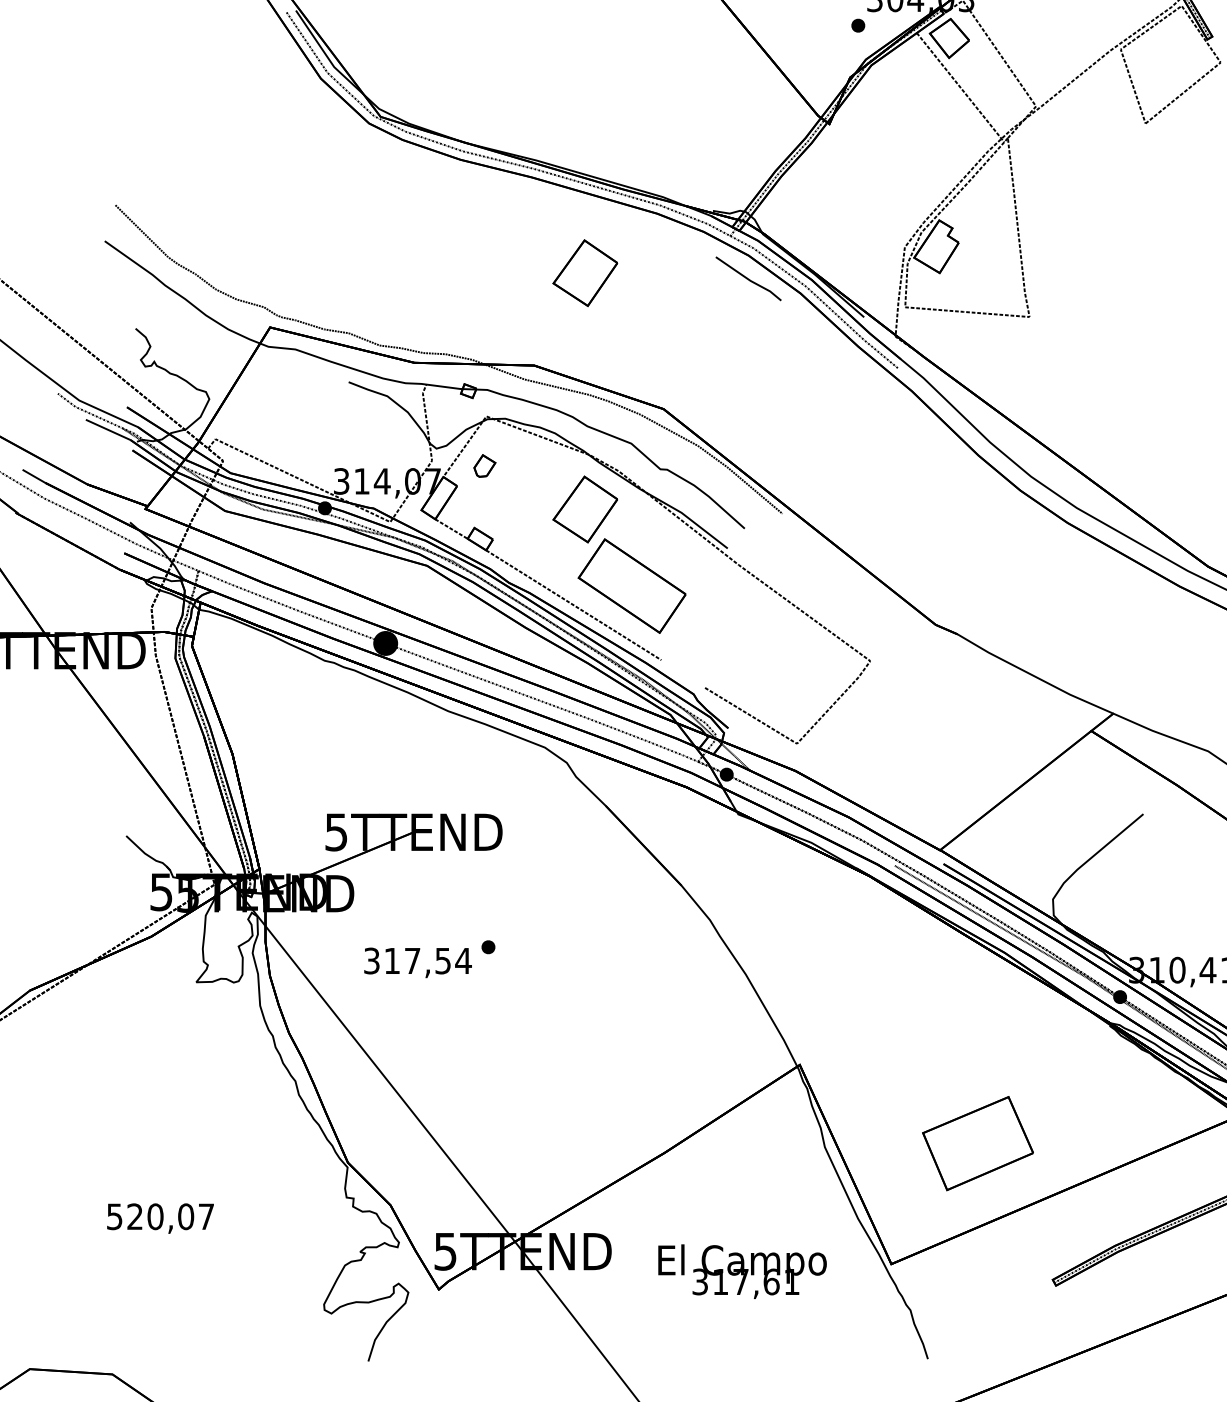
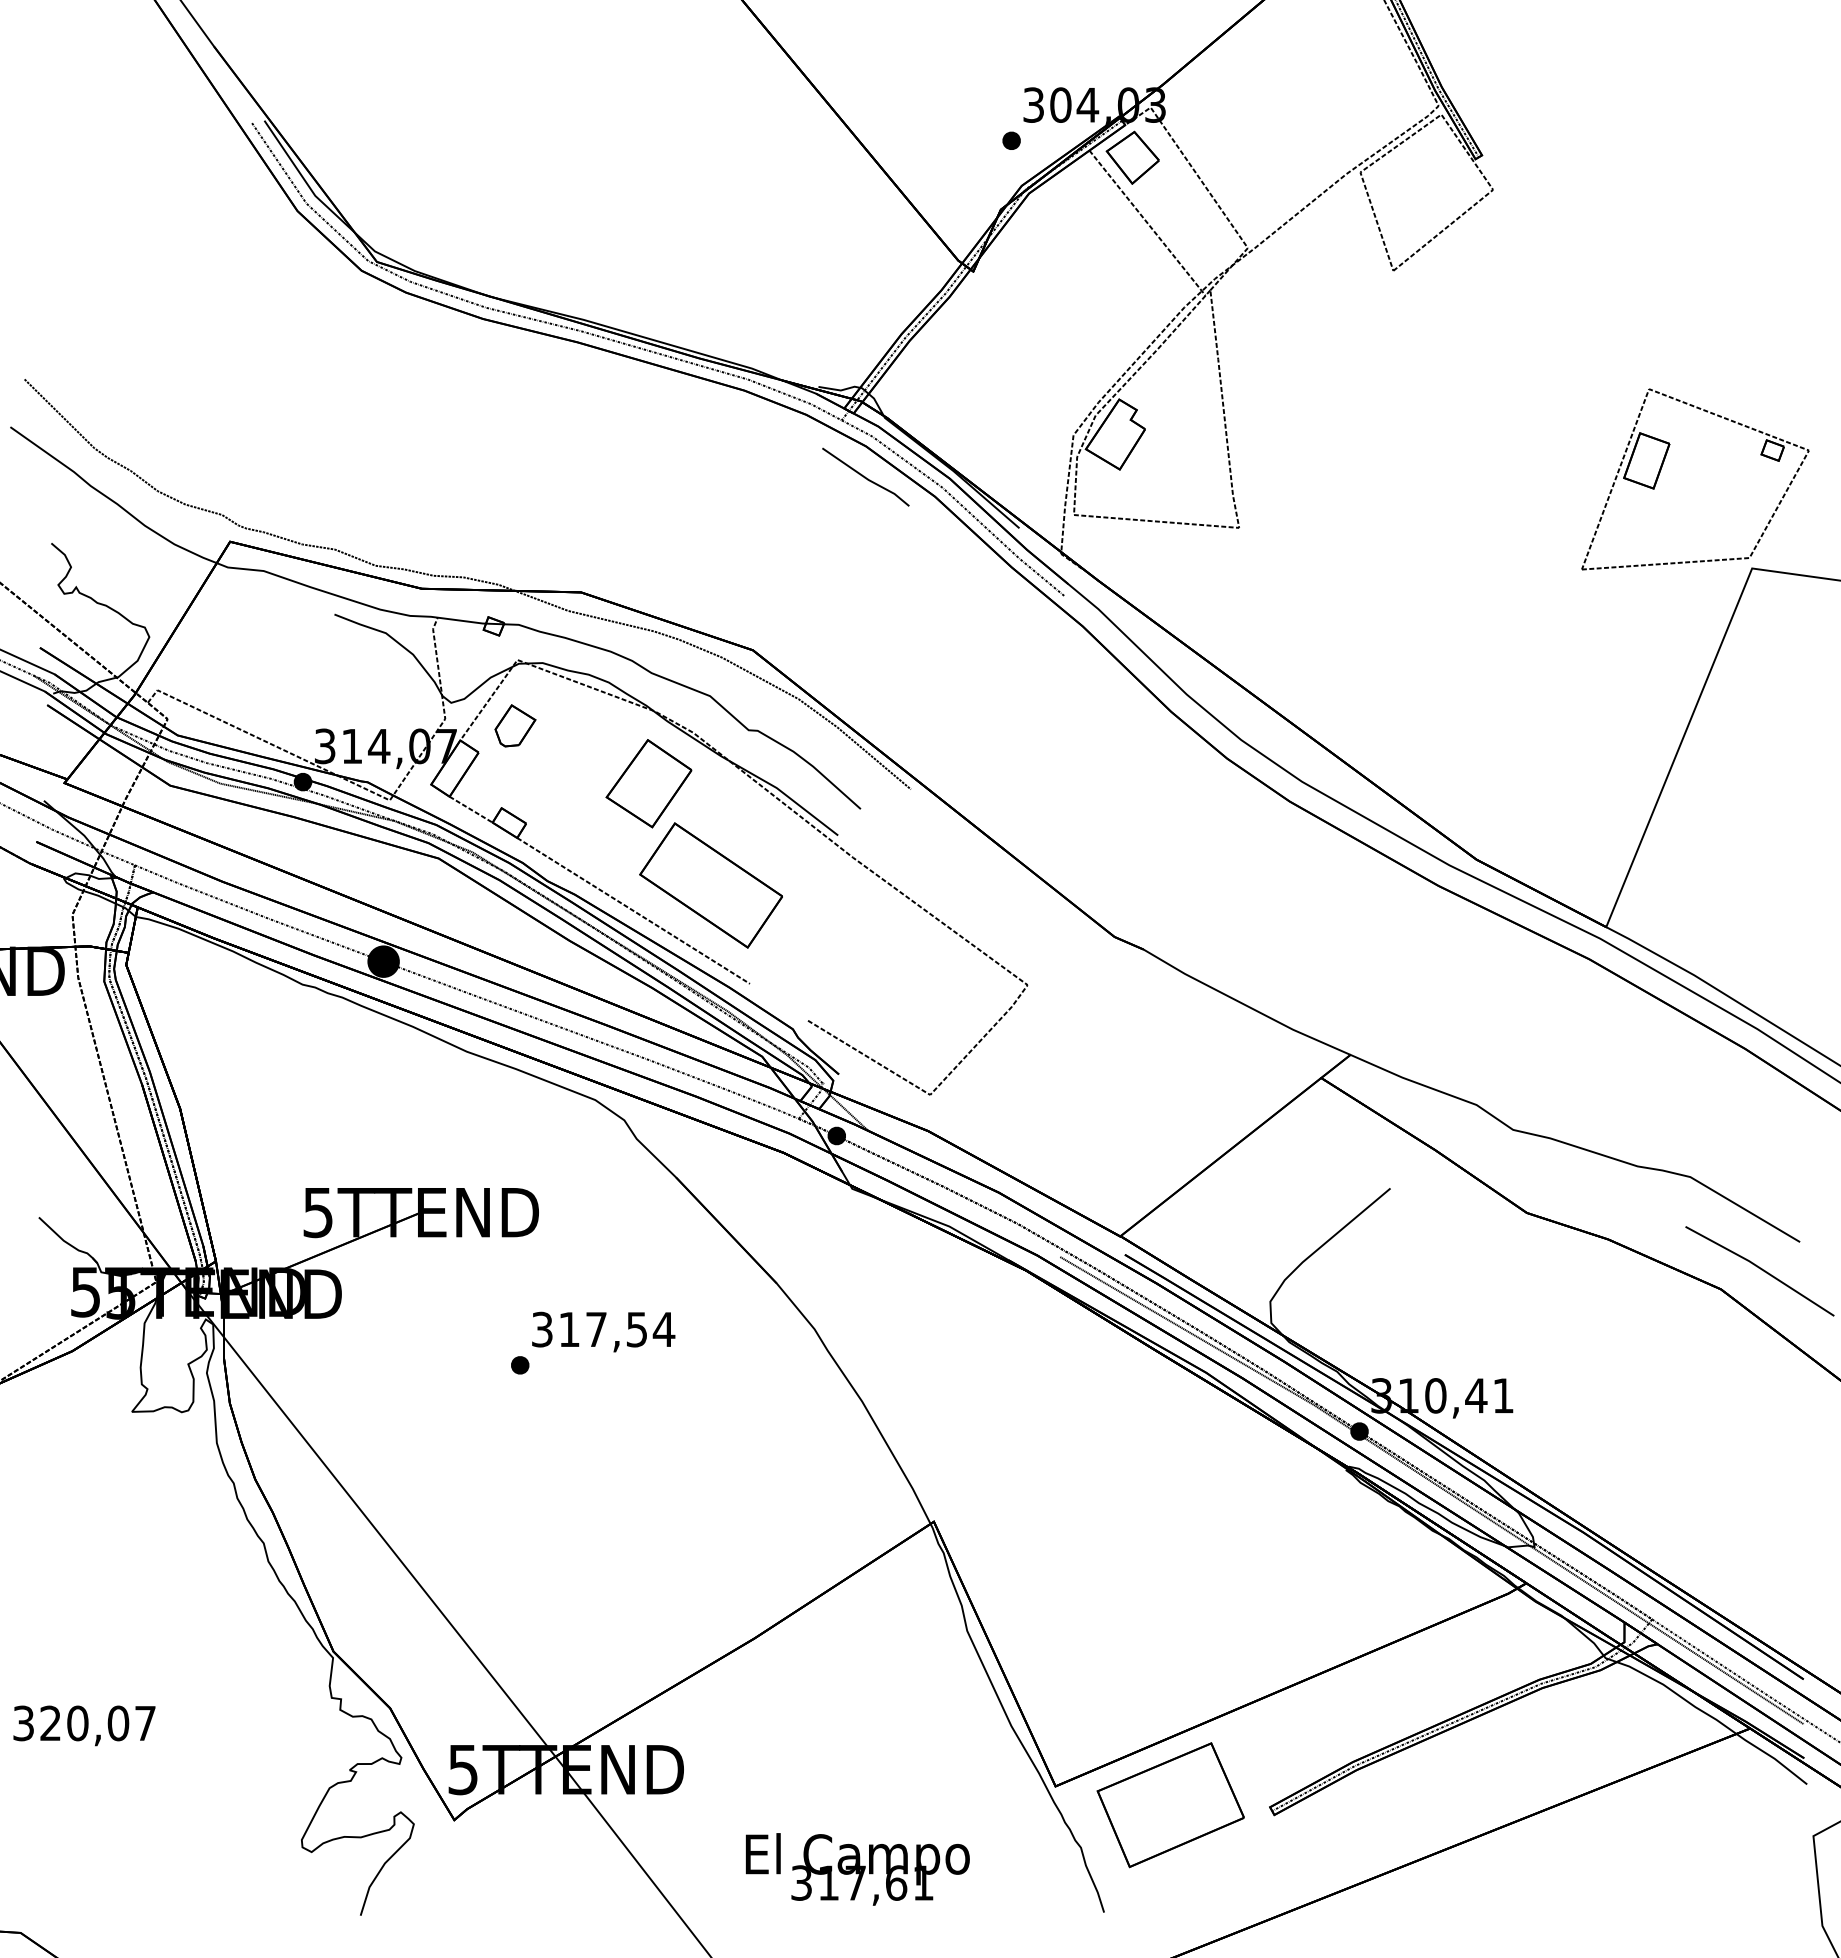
part: (585, 273) -> (648, 469), removed
part: (484, 465) -> (515, 725), size x1.43
text: (417, 962) -> (603, 1331), moved
part: (977, 1143) -> (1170, 1805), moved
text: (114, 1216) -> (23, 1722), 520,07 -> 320,07
text: (742, 1271) -> (857, 1869), moved

